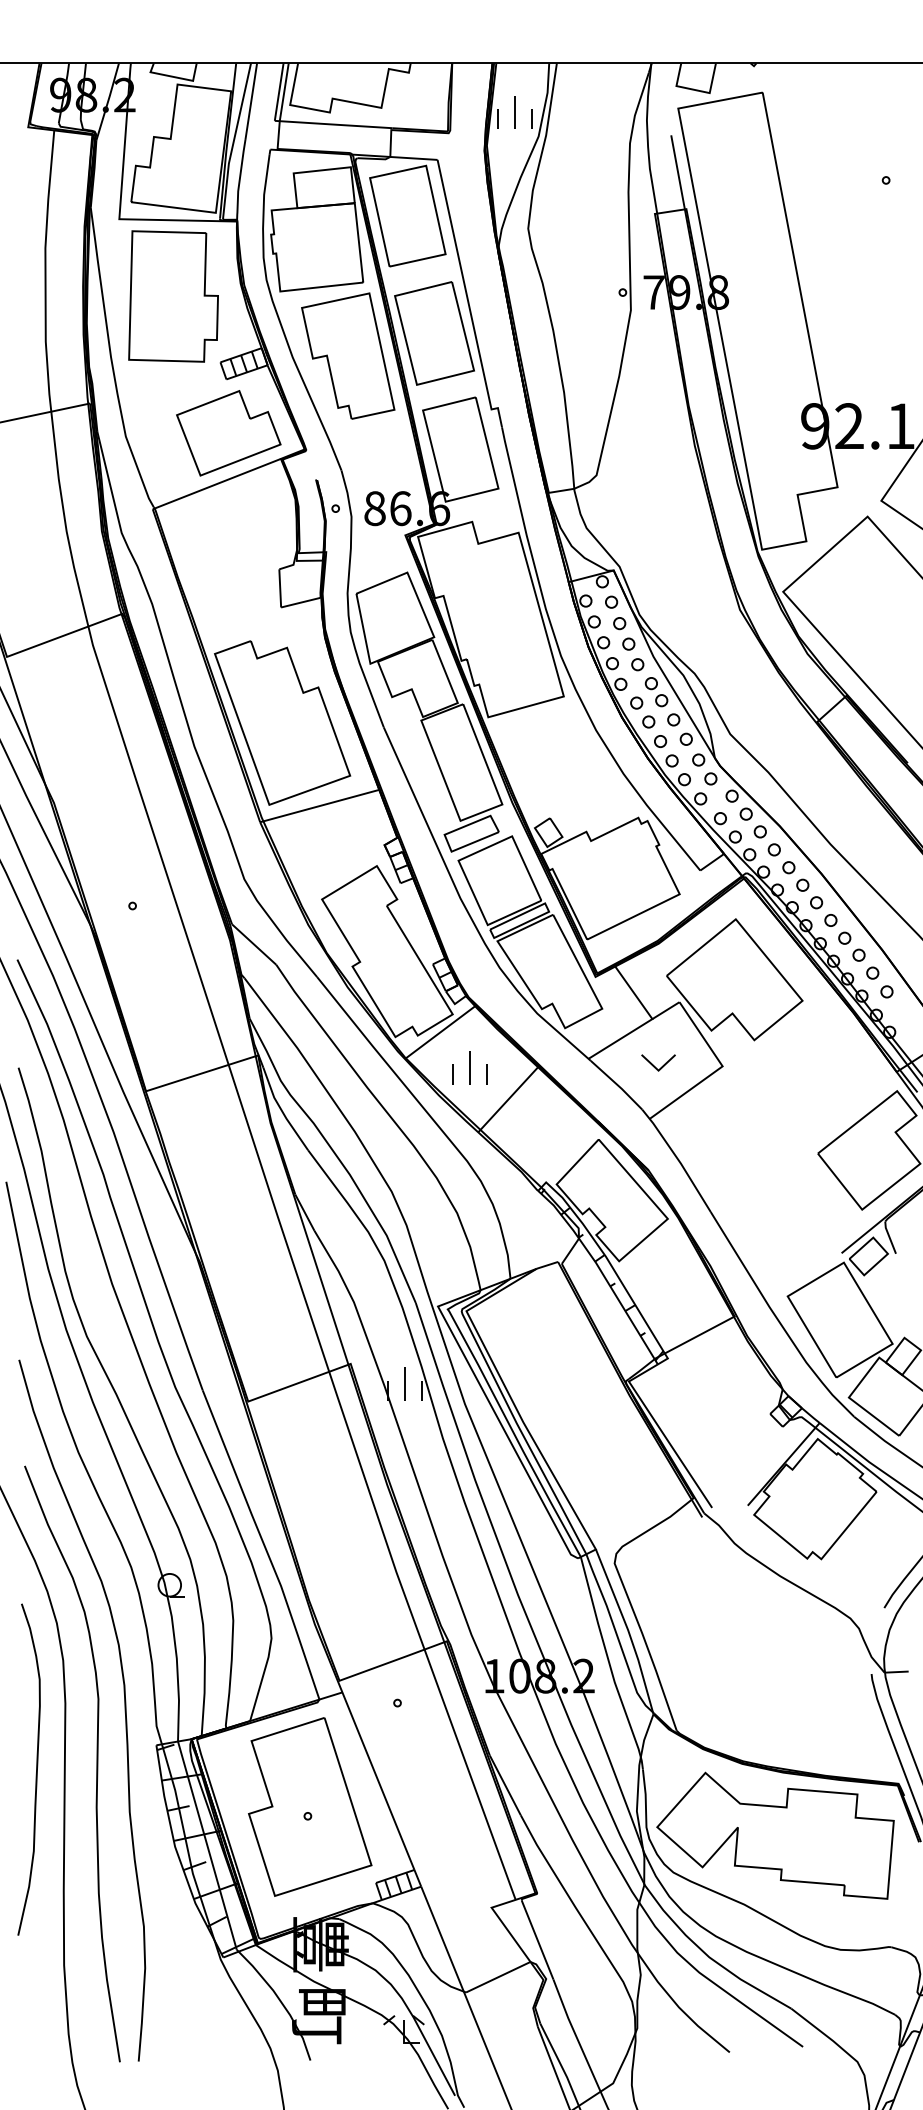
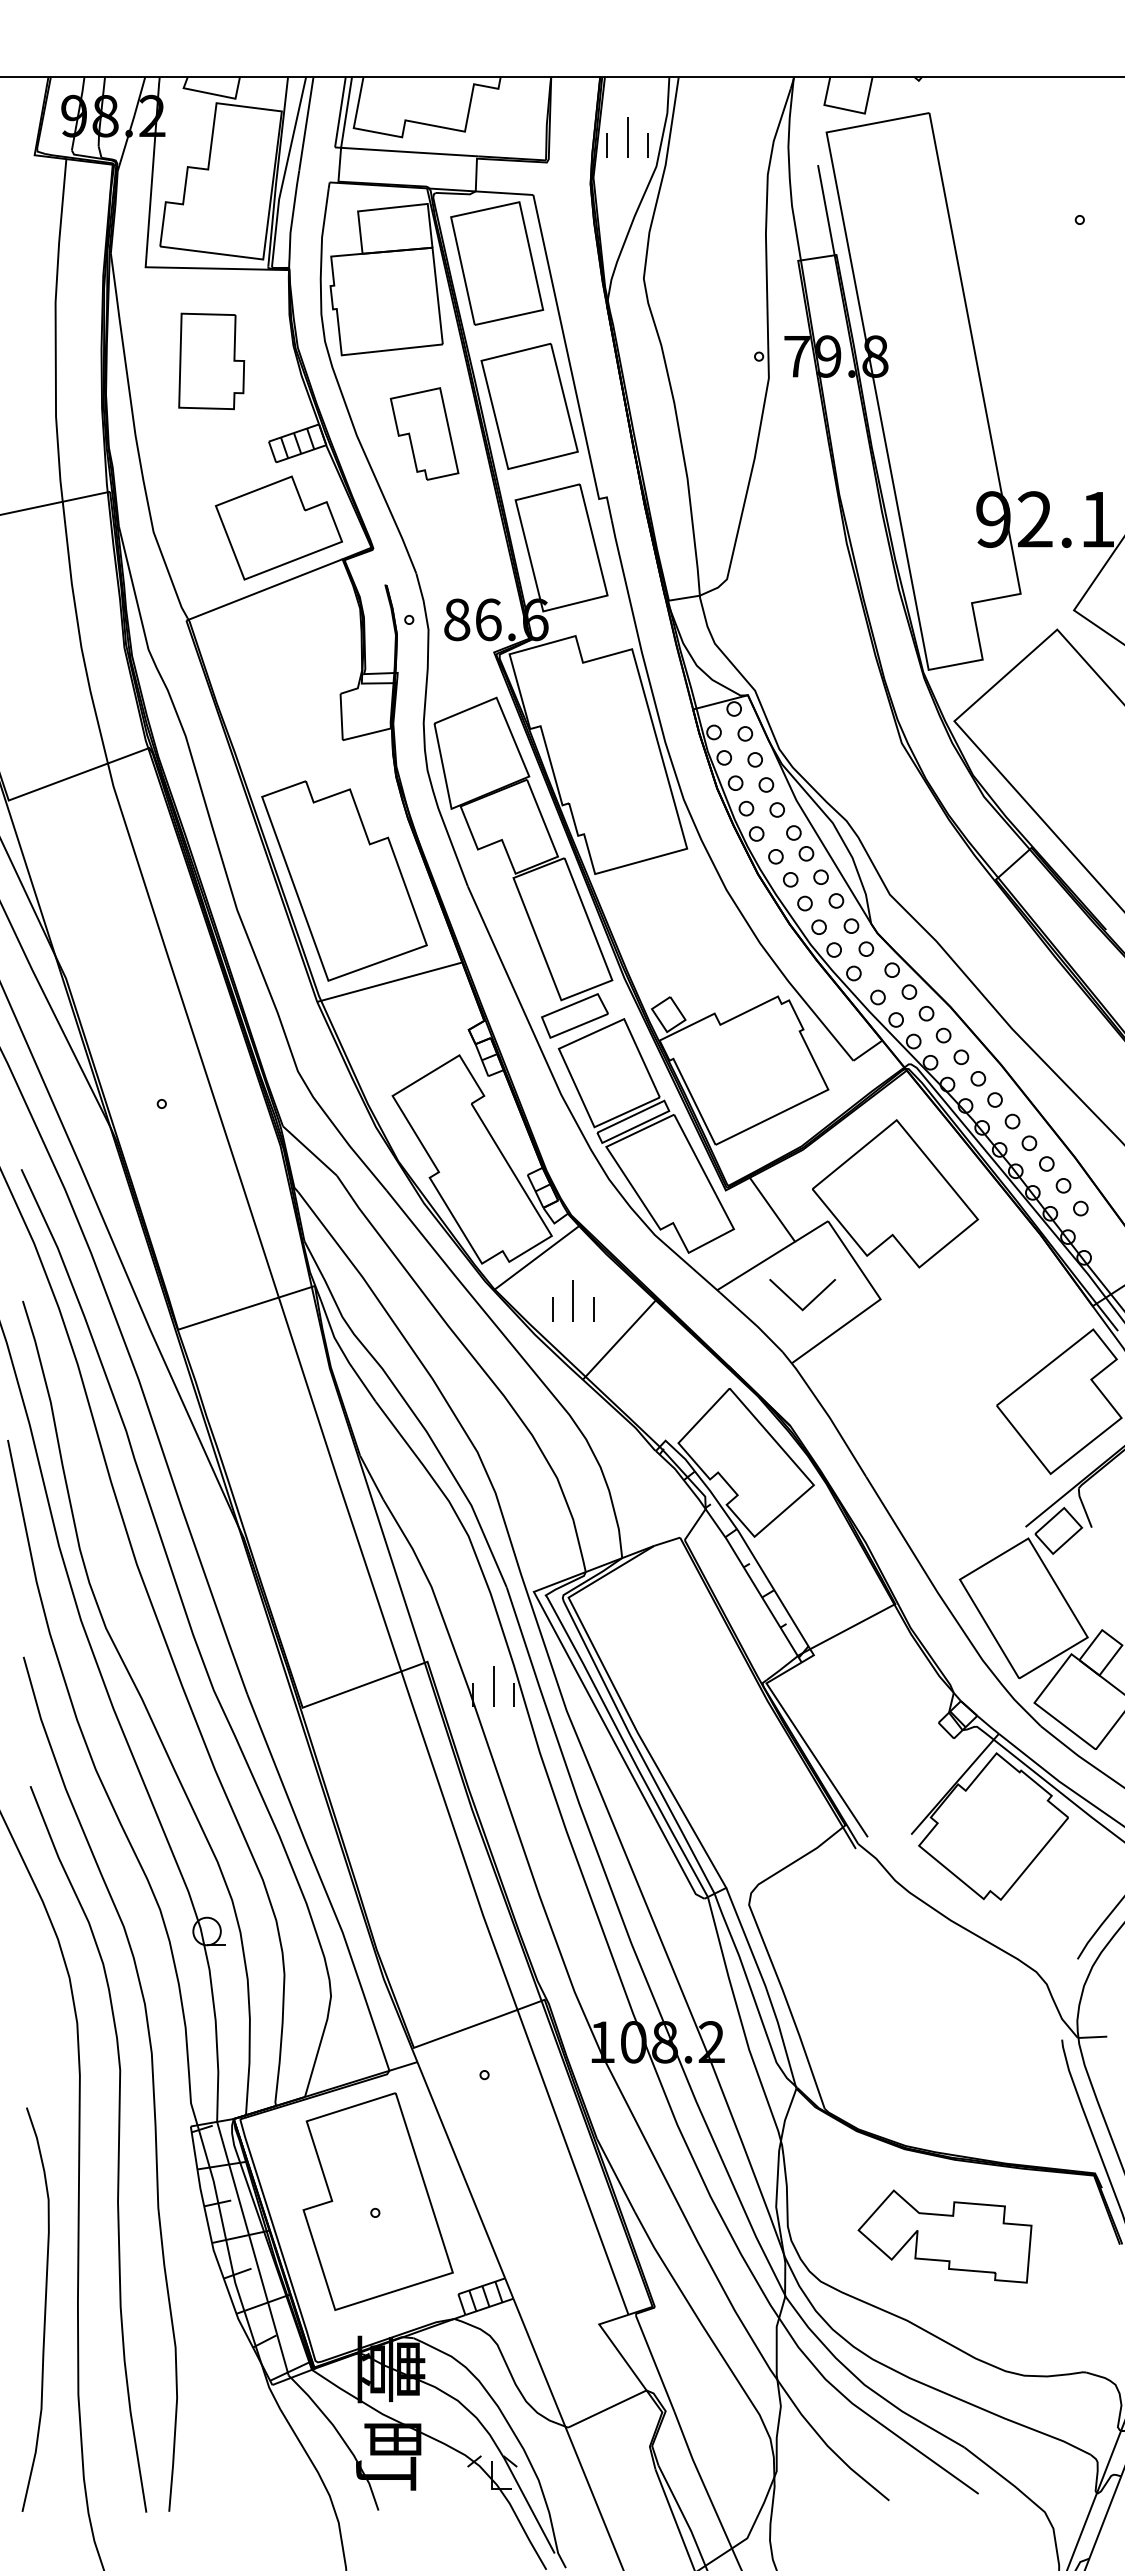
part: (173, 296) -> (211, 361), size x0.6
part: (348, 355) -> (424, 433), size x0.6
part: (658, 1062) -> (802, 1294), size x1.6
curve: (36, 1769) -> (44, 2309), moved
part: (775, 1835) -> (945, 2236), size x0.6

